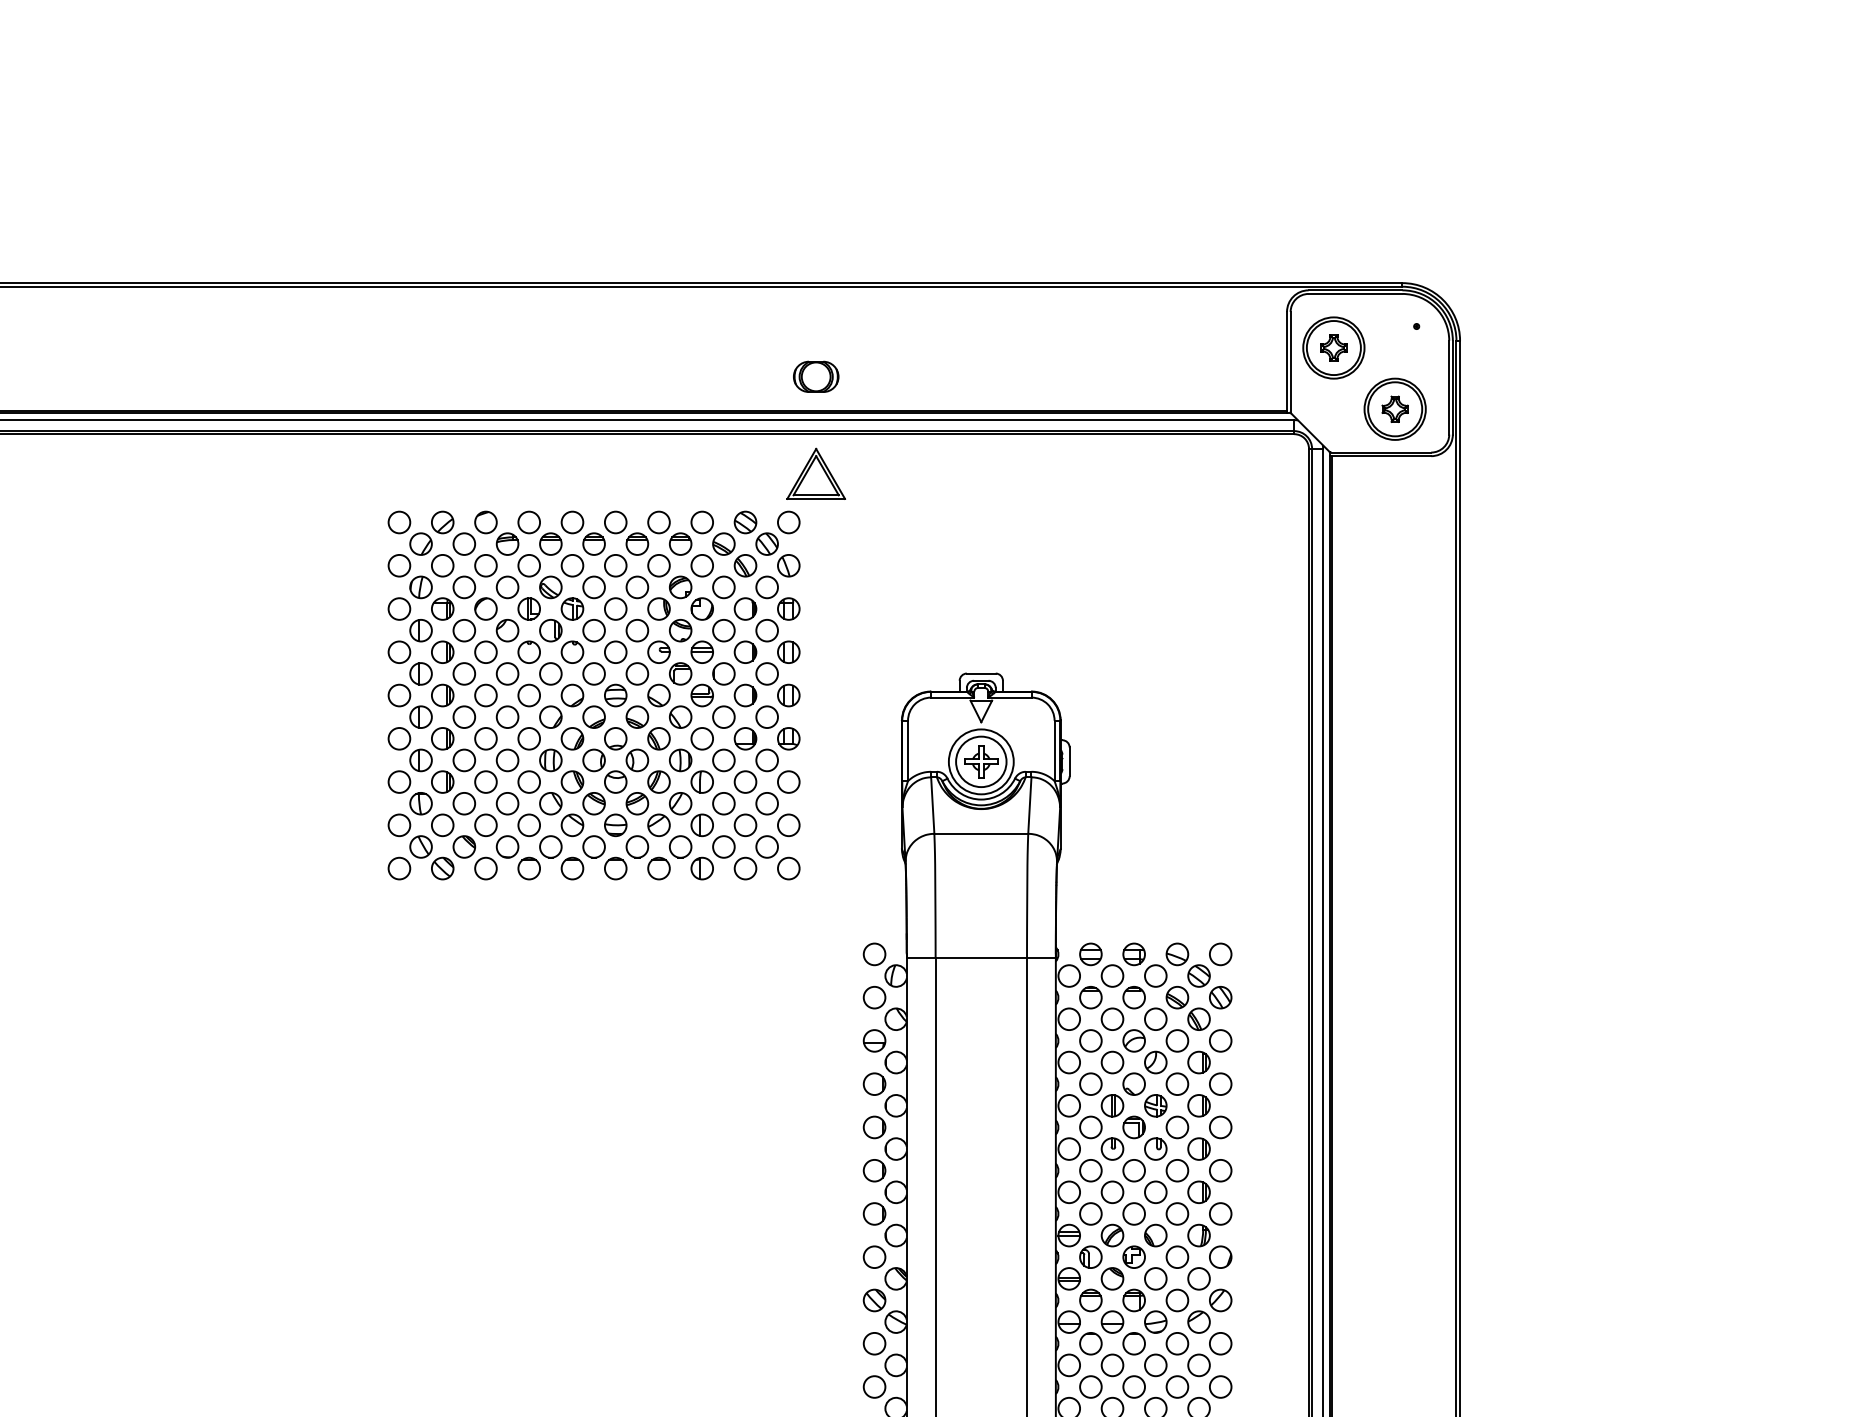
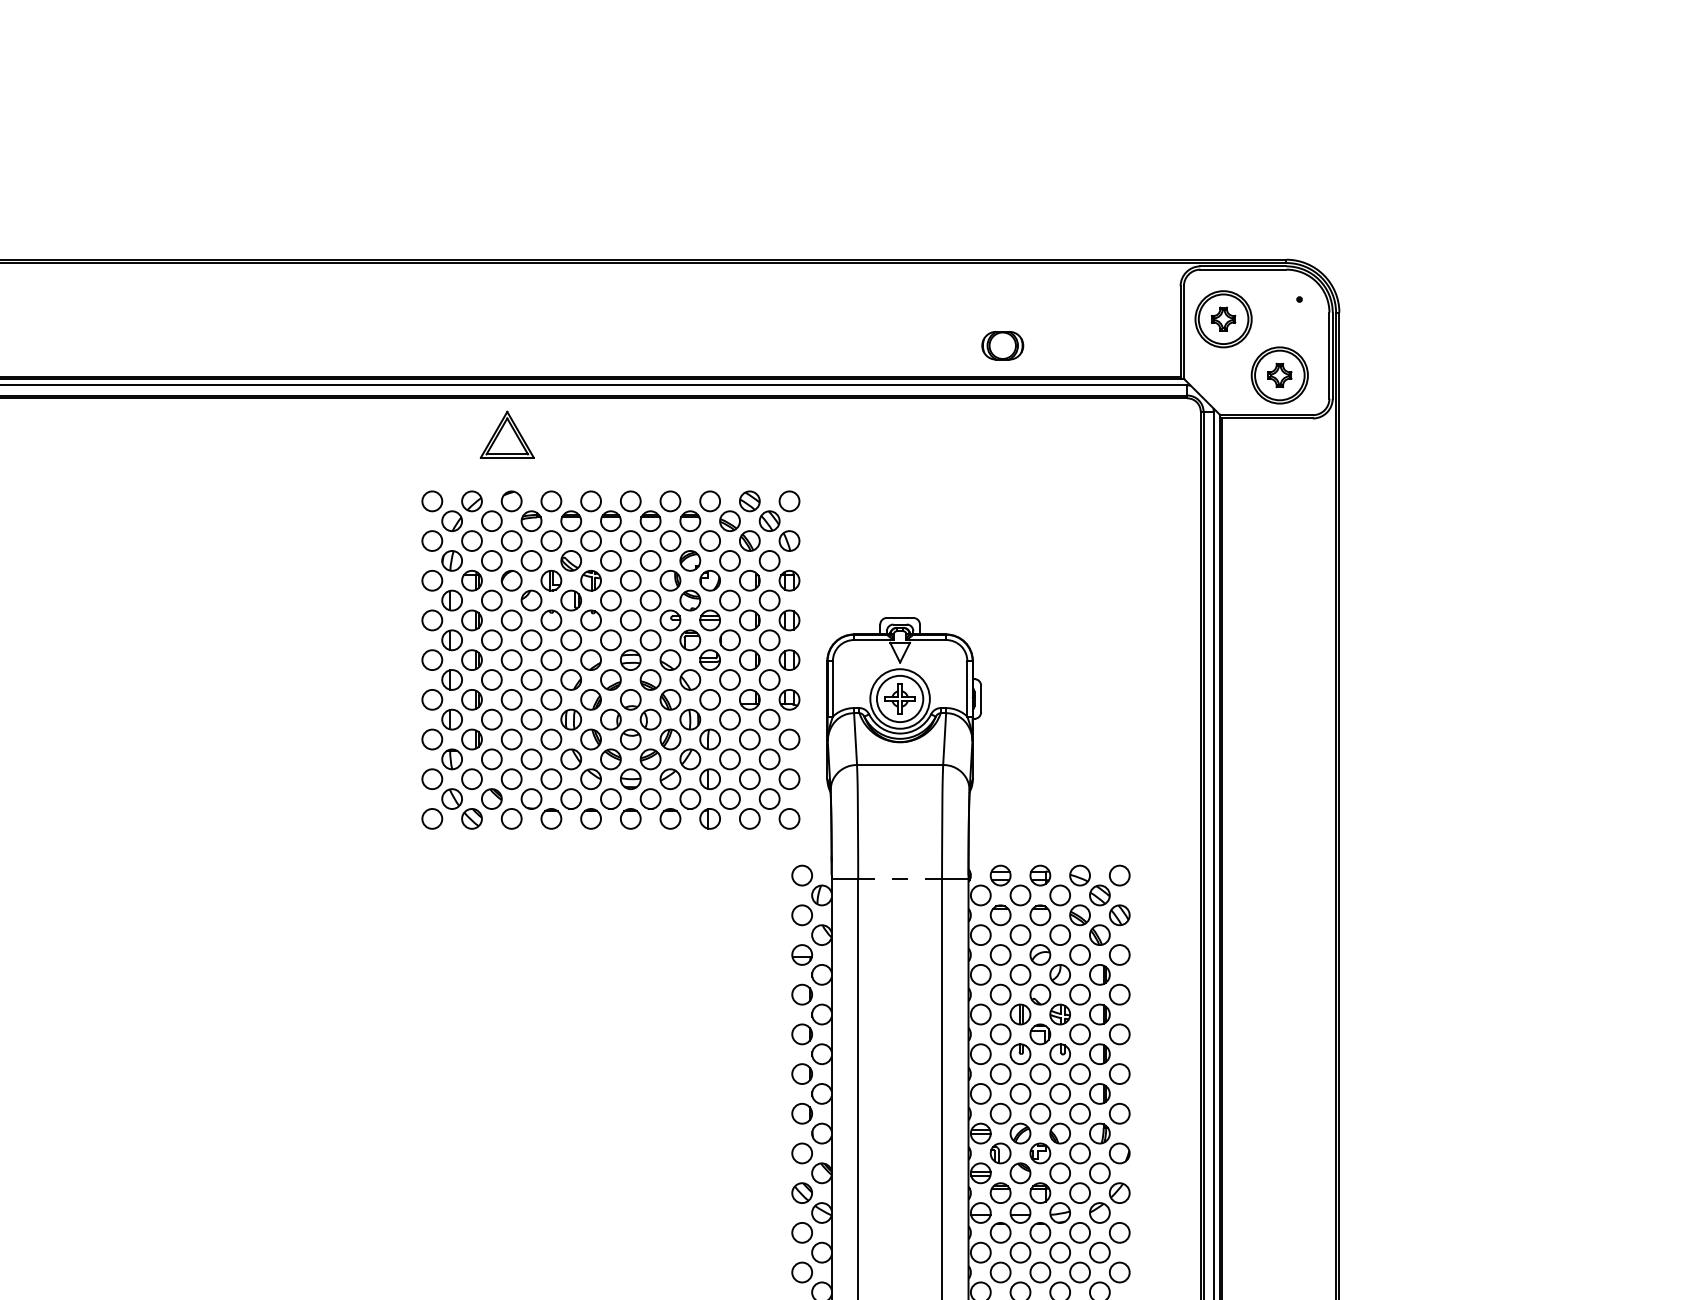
part: (816, 376) -> (1003, 345), moved
part: (815, 473) -> (506, 434), moved
part: (584, 695) -> (602, 660), moved
line: (981, 957) -> (900, 878), solid -> dashed

